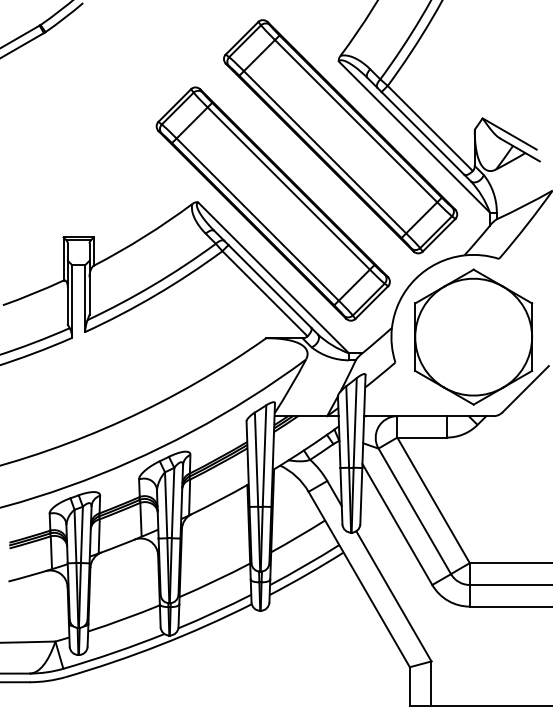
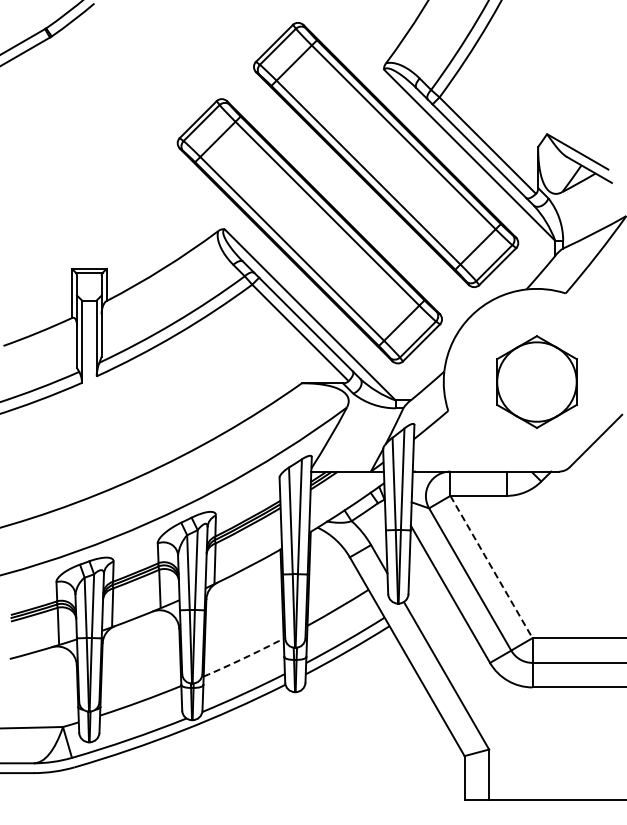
part: (473, 336) -> (536, 381), size x0.6
line: (433, 500) -> (491, 567), solid -> dashed
arc: (215, 581) -> (244, 658), solid -> dashed

